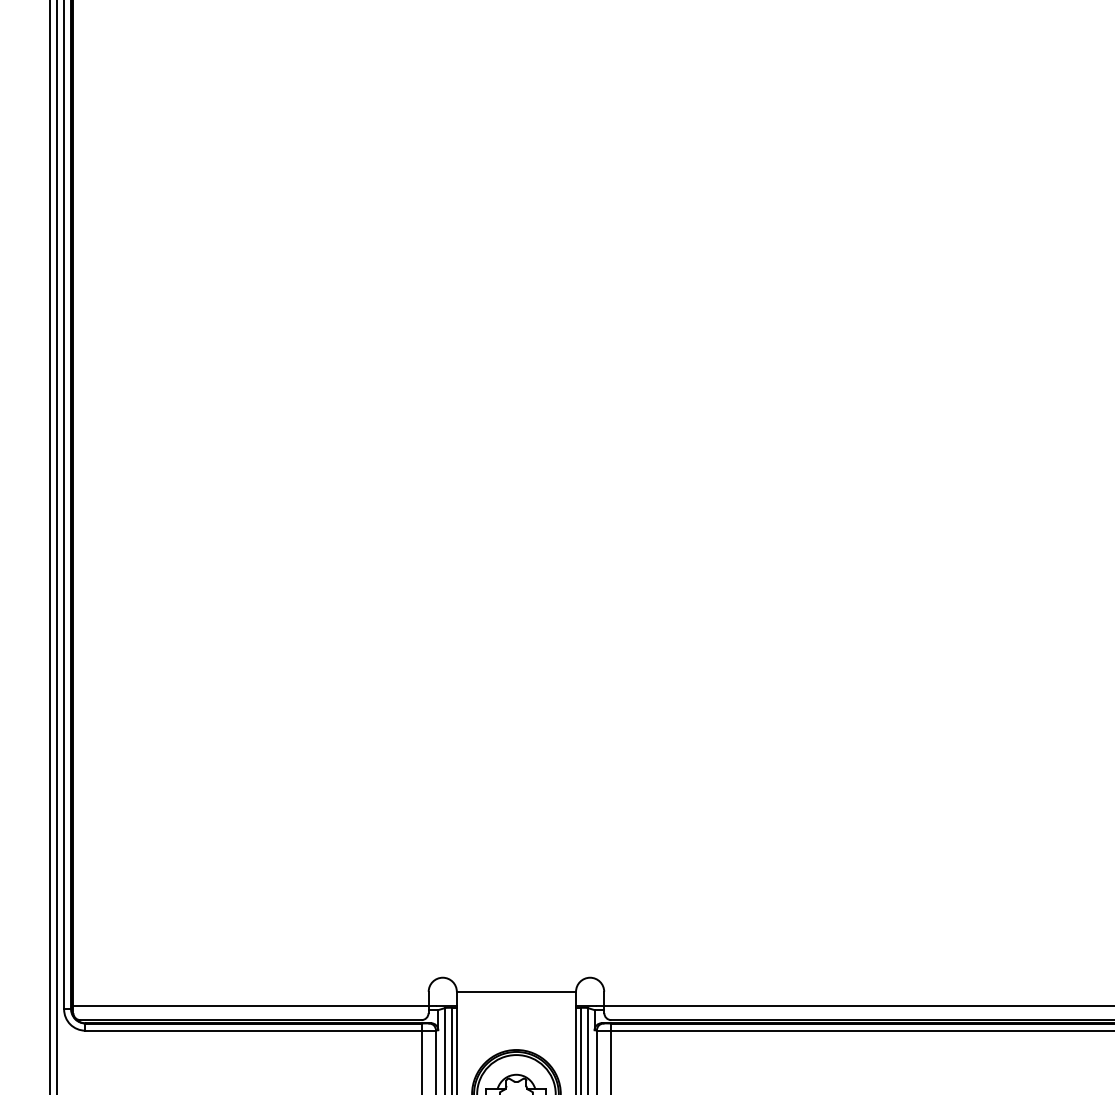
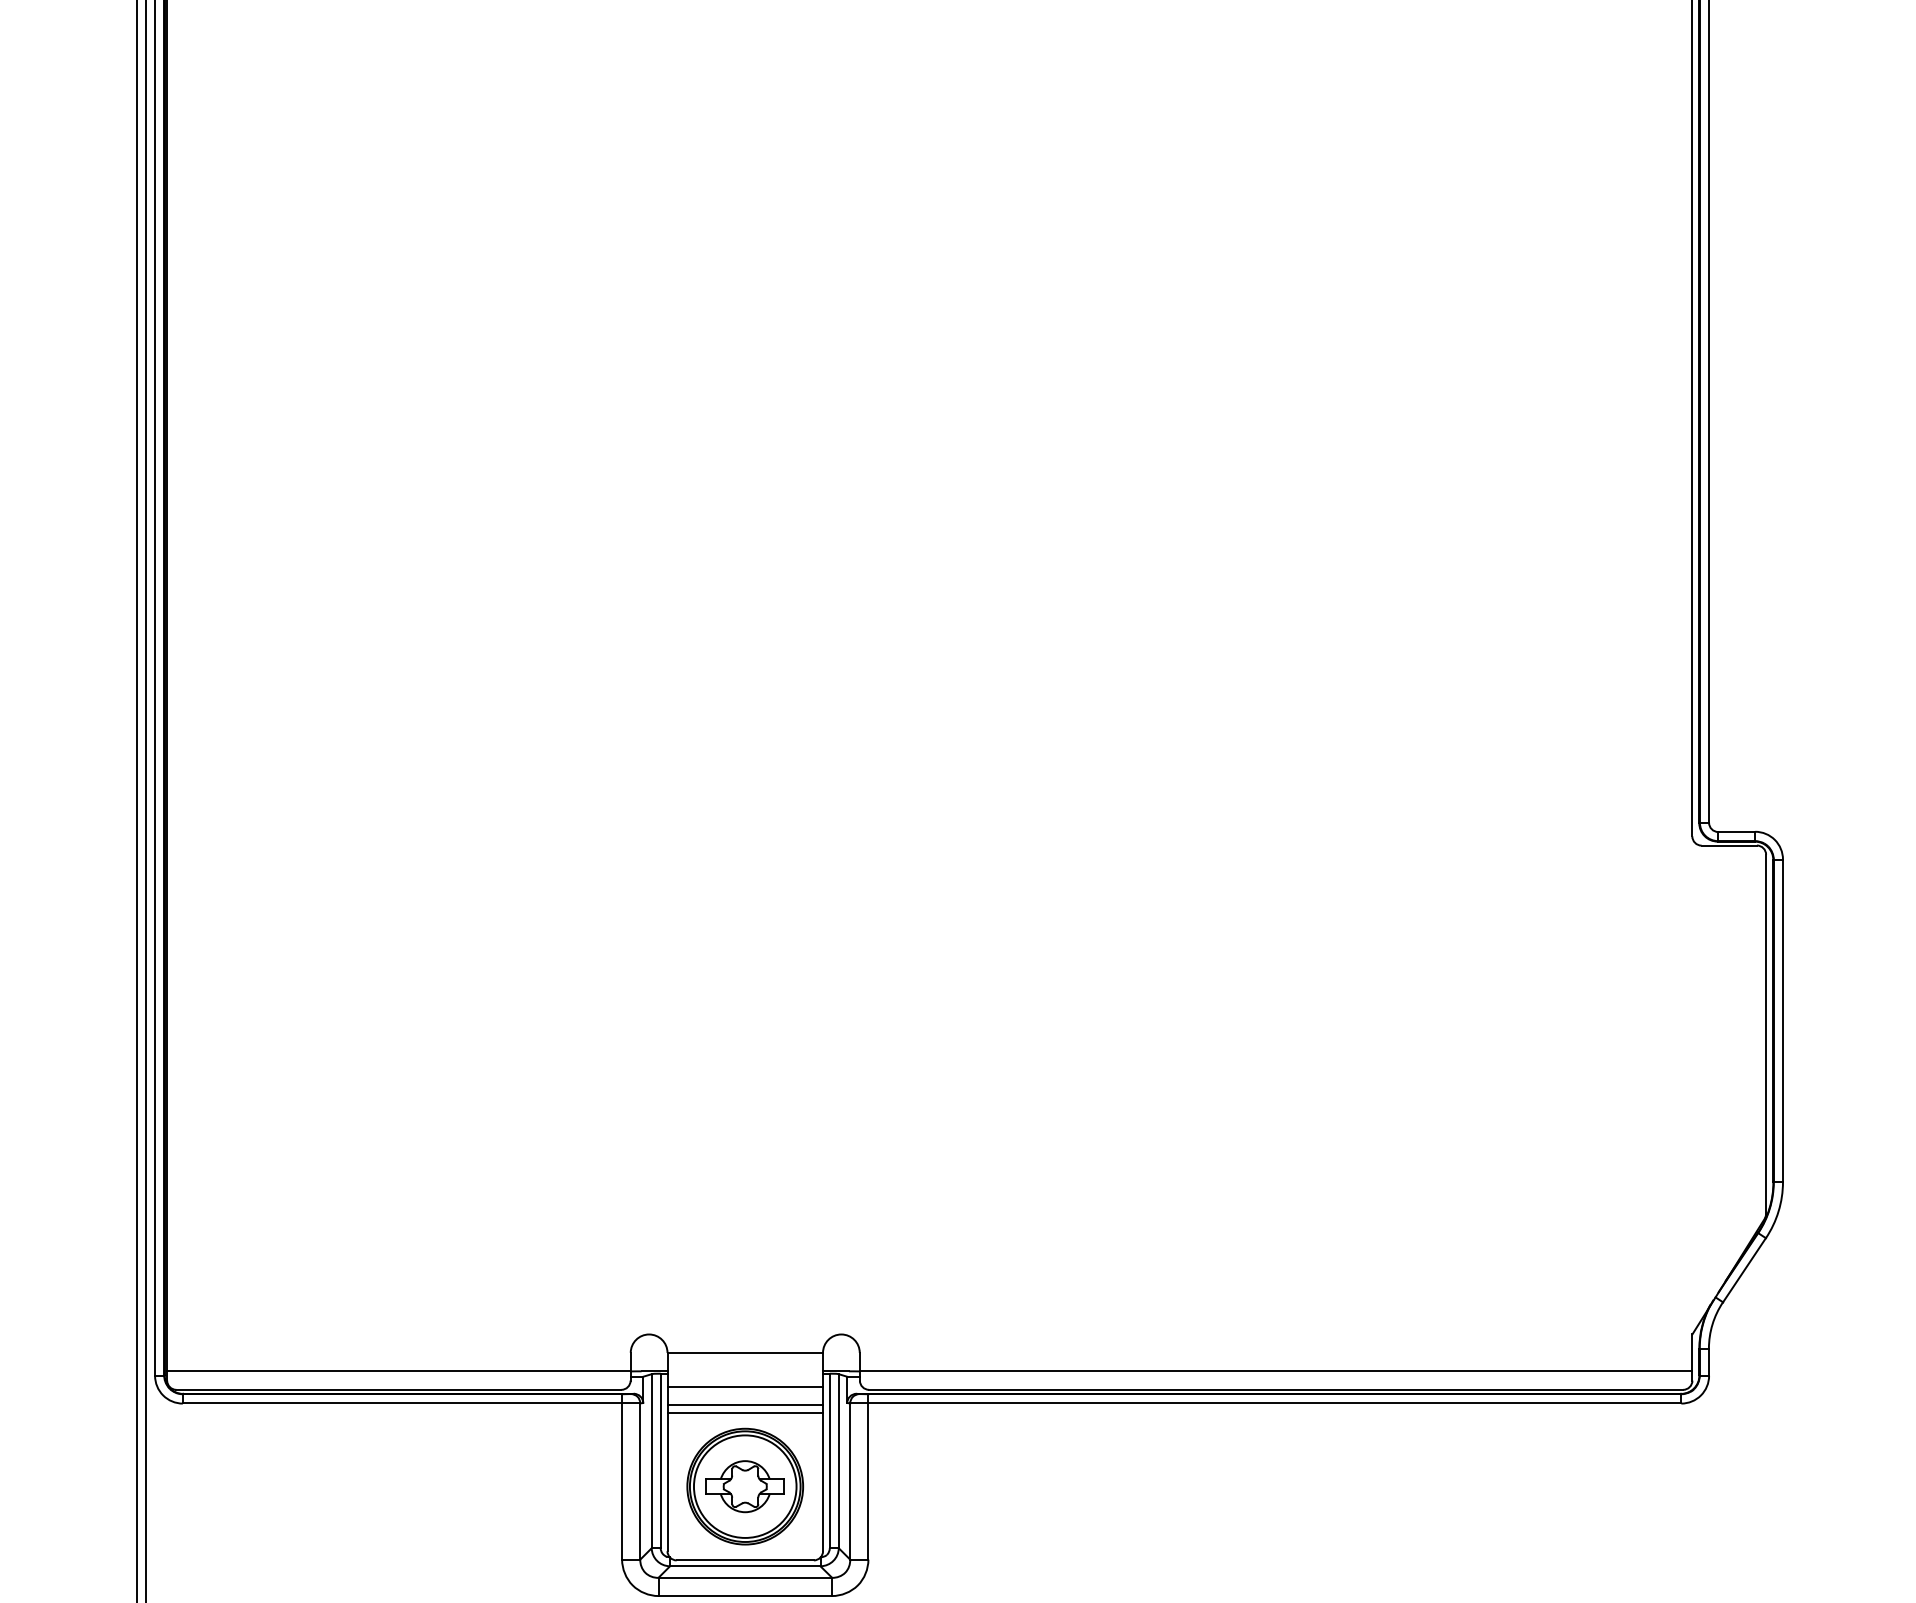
line: (516, 1018) -> (745, 1387), added
line: (516, 1031) -> (745, 1404), added
line: (516, 1037) -> (745, 1412), added

